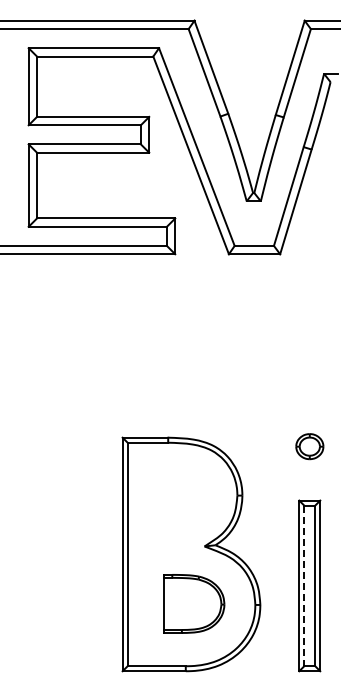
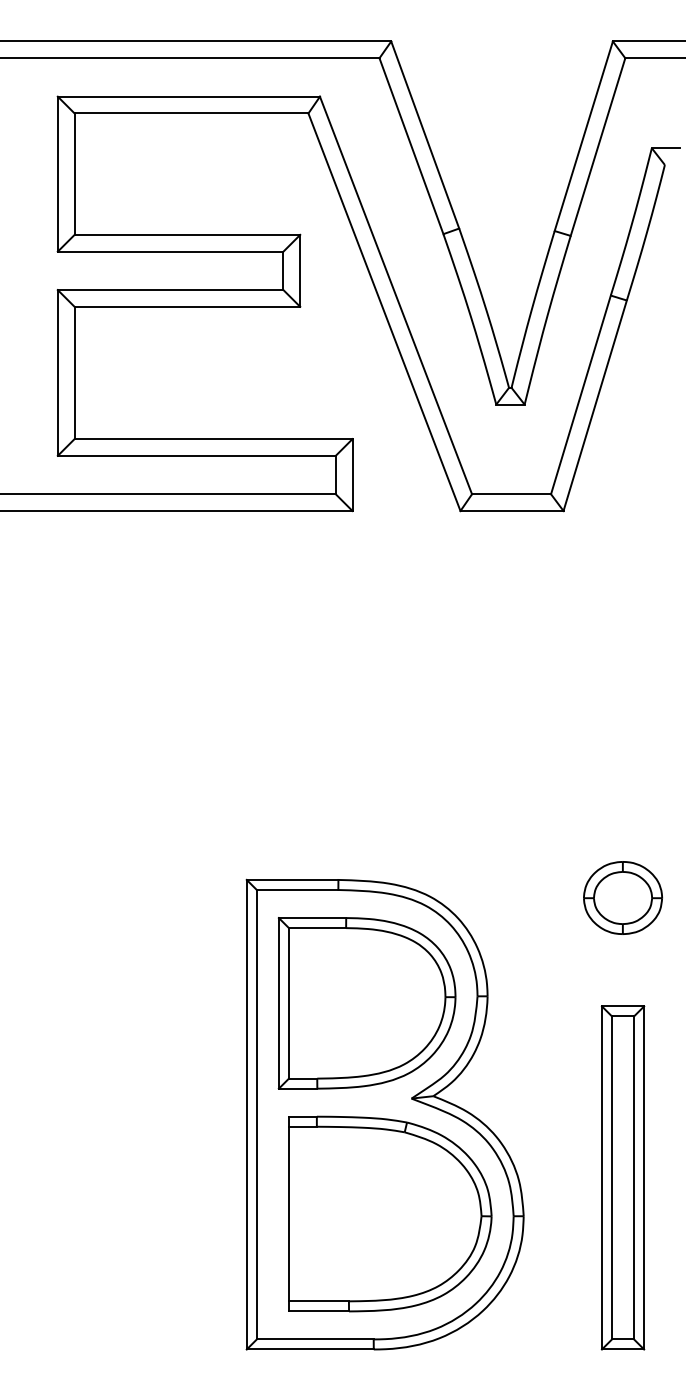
part: (309, 446) -> (622, 897), size x1.43
part: (182, 498) -> (367, 1002), added
line: (304, 586) -> (612, 1179), dashed -> solid
part: (194, 603) -> (391, 1213), size x1.67

